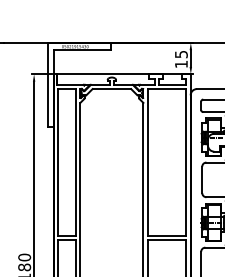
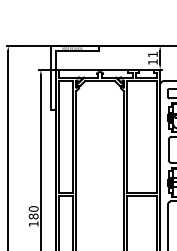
text: (180, 54) -> (152, 54), 15 -> 11

